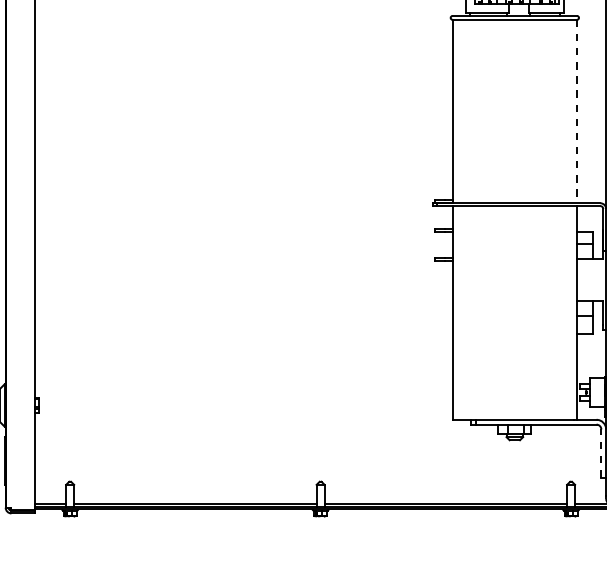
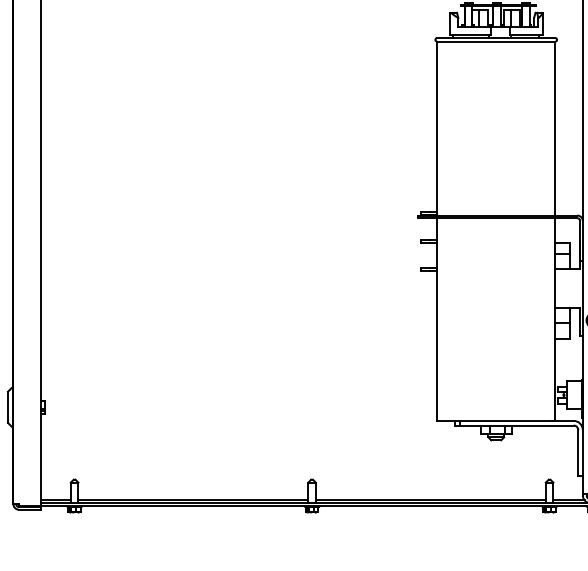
line: (577, 111) -> (555, 128), dashed -> solid
line: (601, 453) -> (578, 452), dashed -> solid

